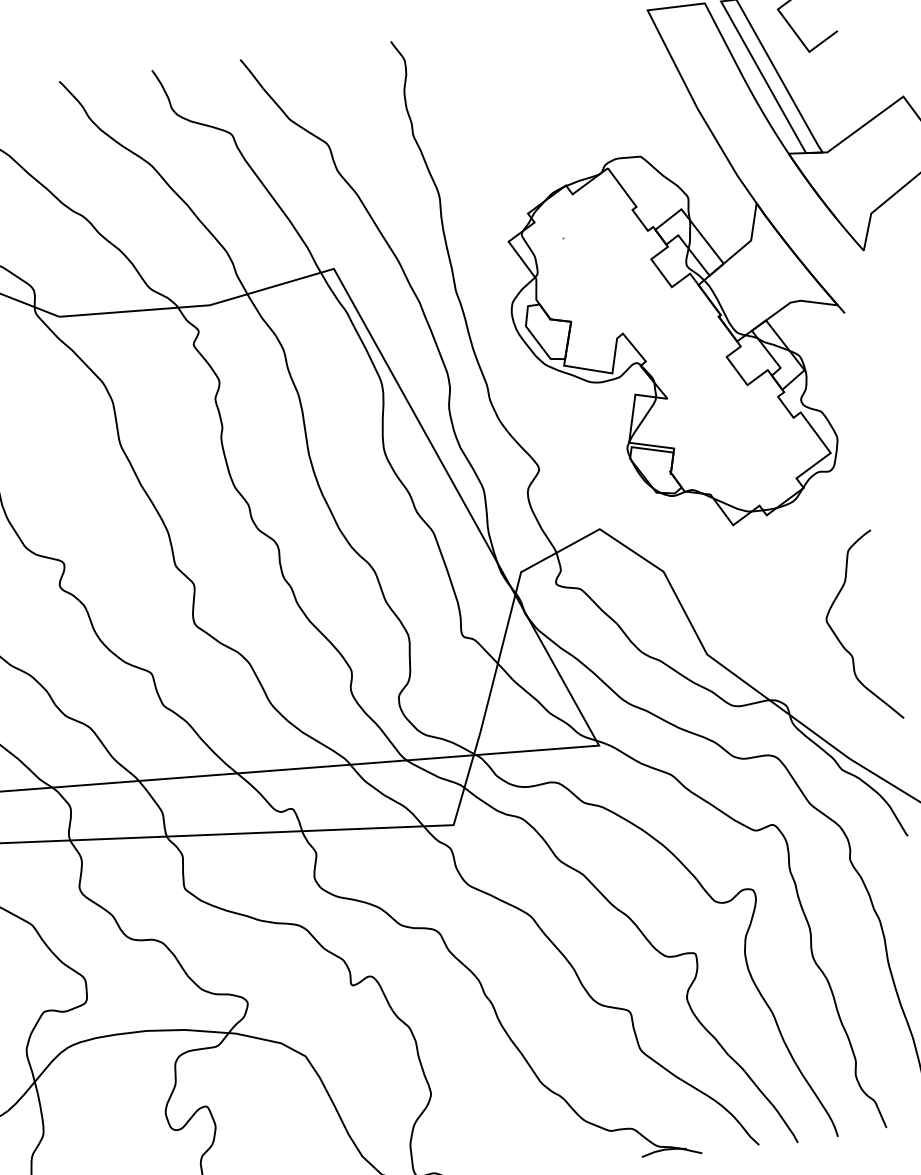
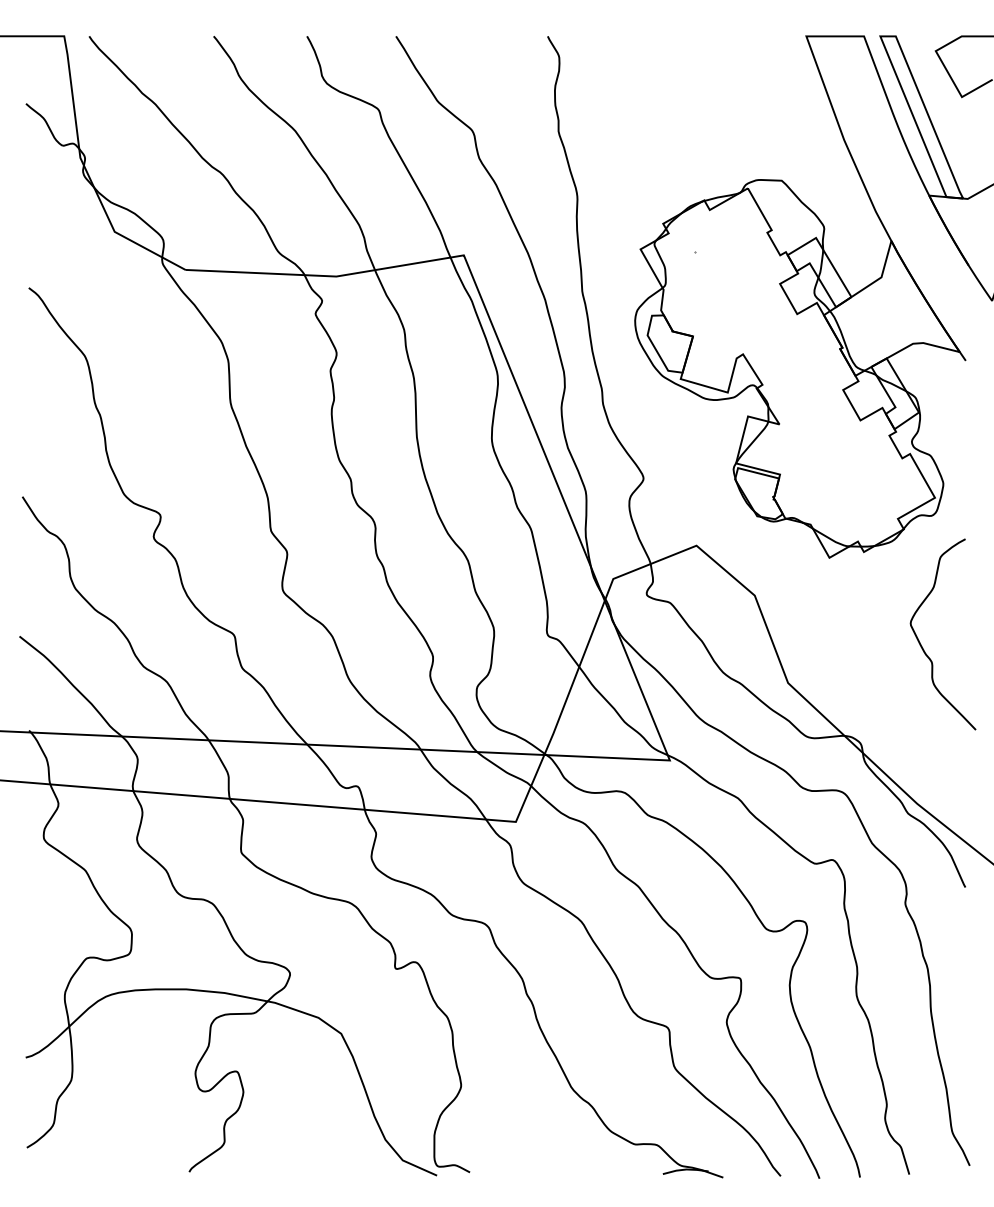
curve: (839, 639) -> (921, 644), moved

